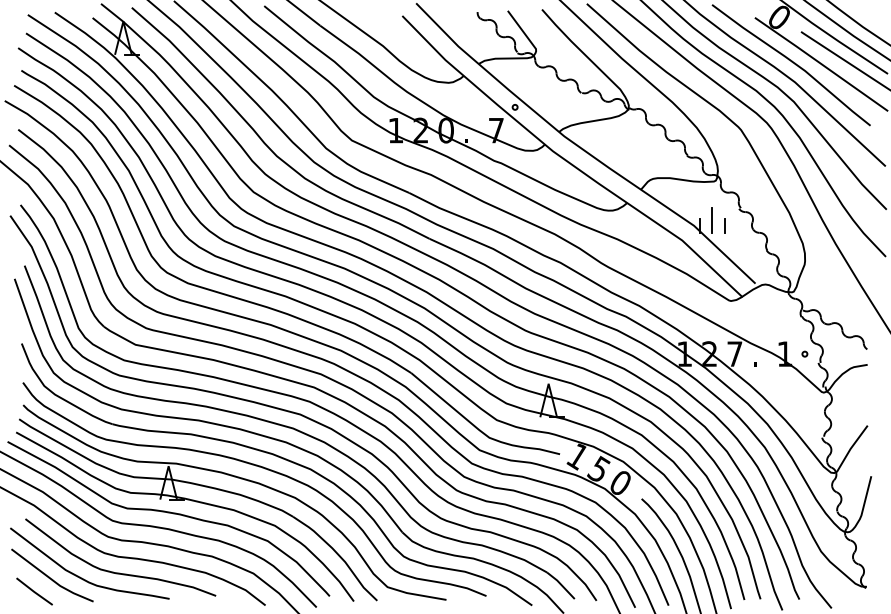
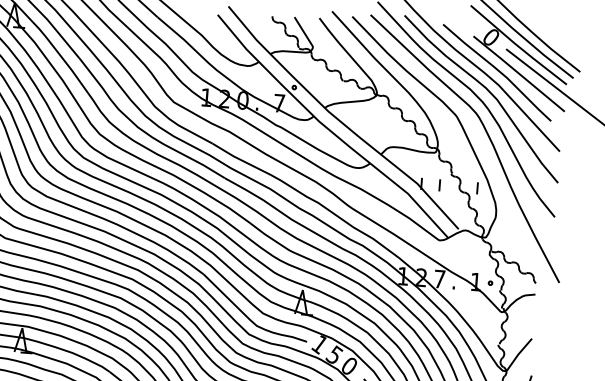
line: (712, 219) -> (431, 180), removed
line: (776, 225) -> (477, 188), added

